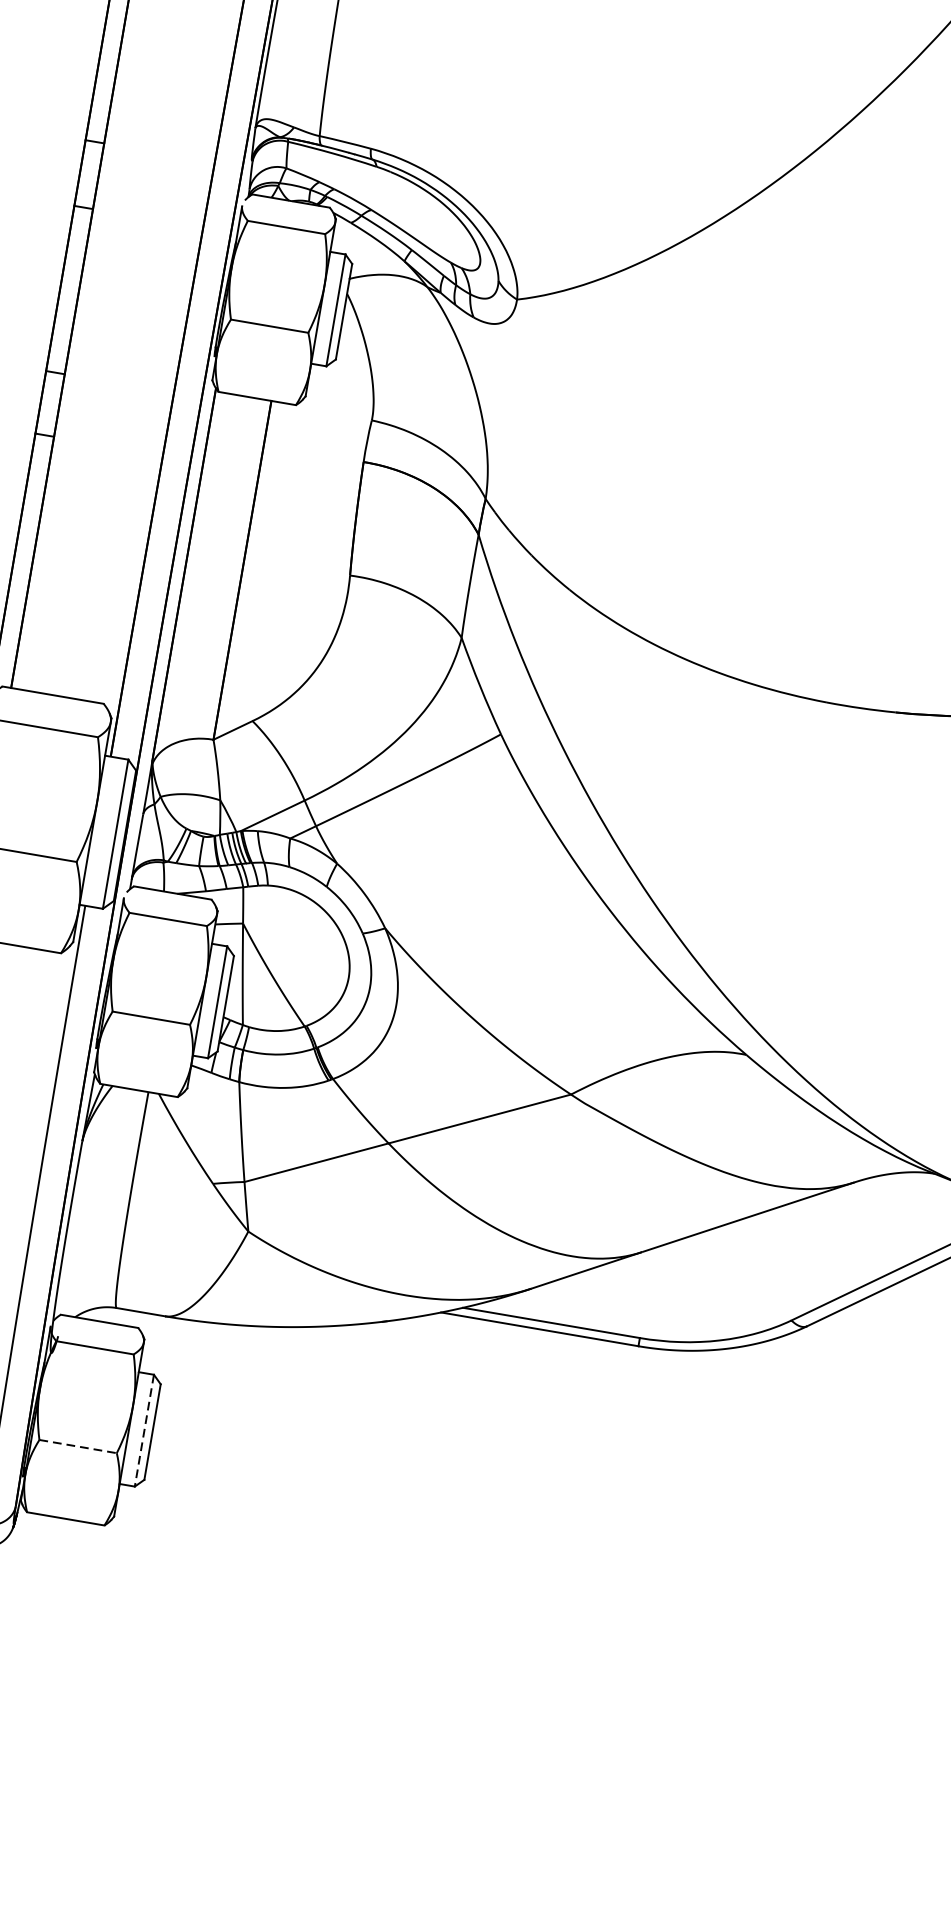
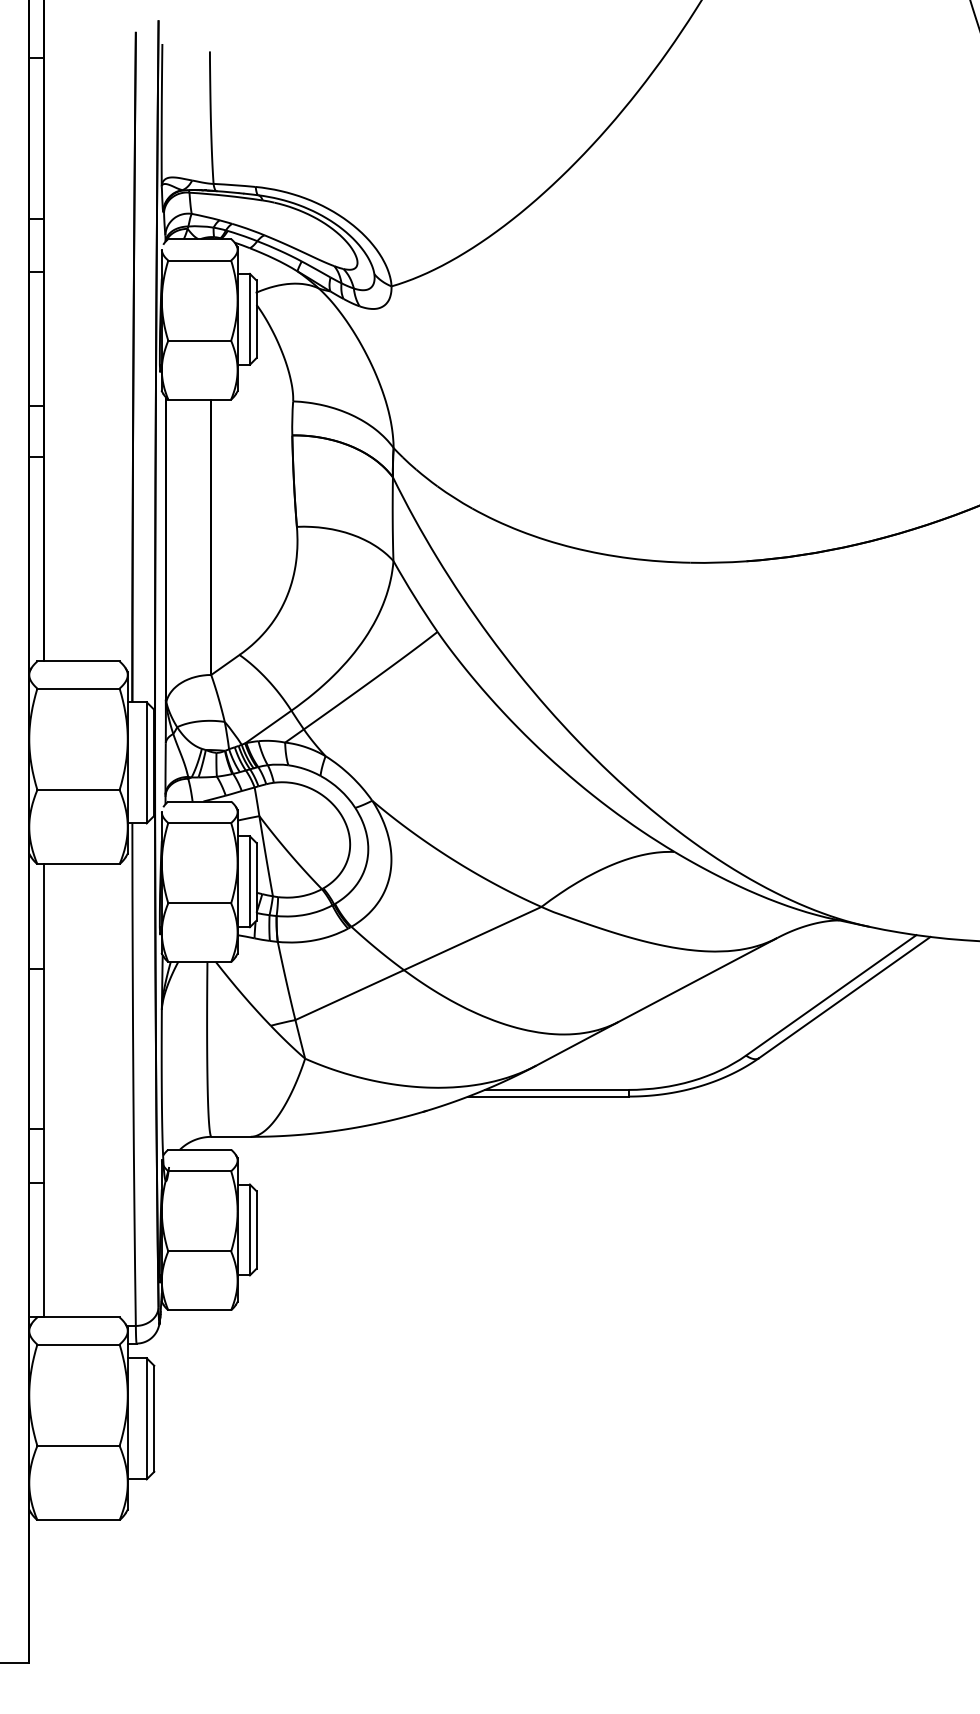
line: (143, 1431) -> (249, 1230), dashed -> solid
line: (79, 1446) -> (200, 1251), dashed -> solid

